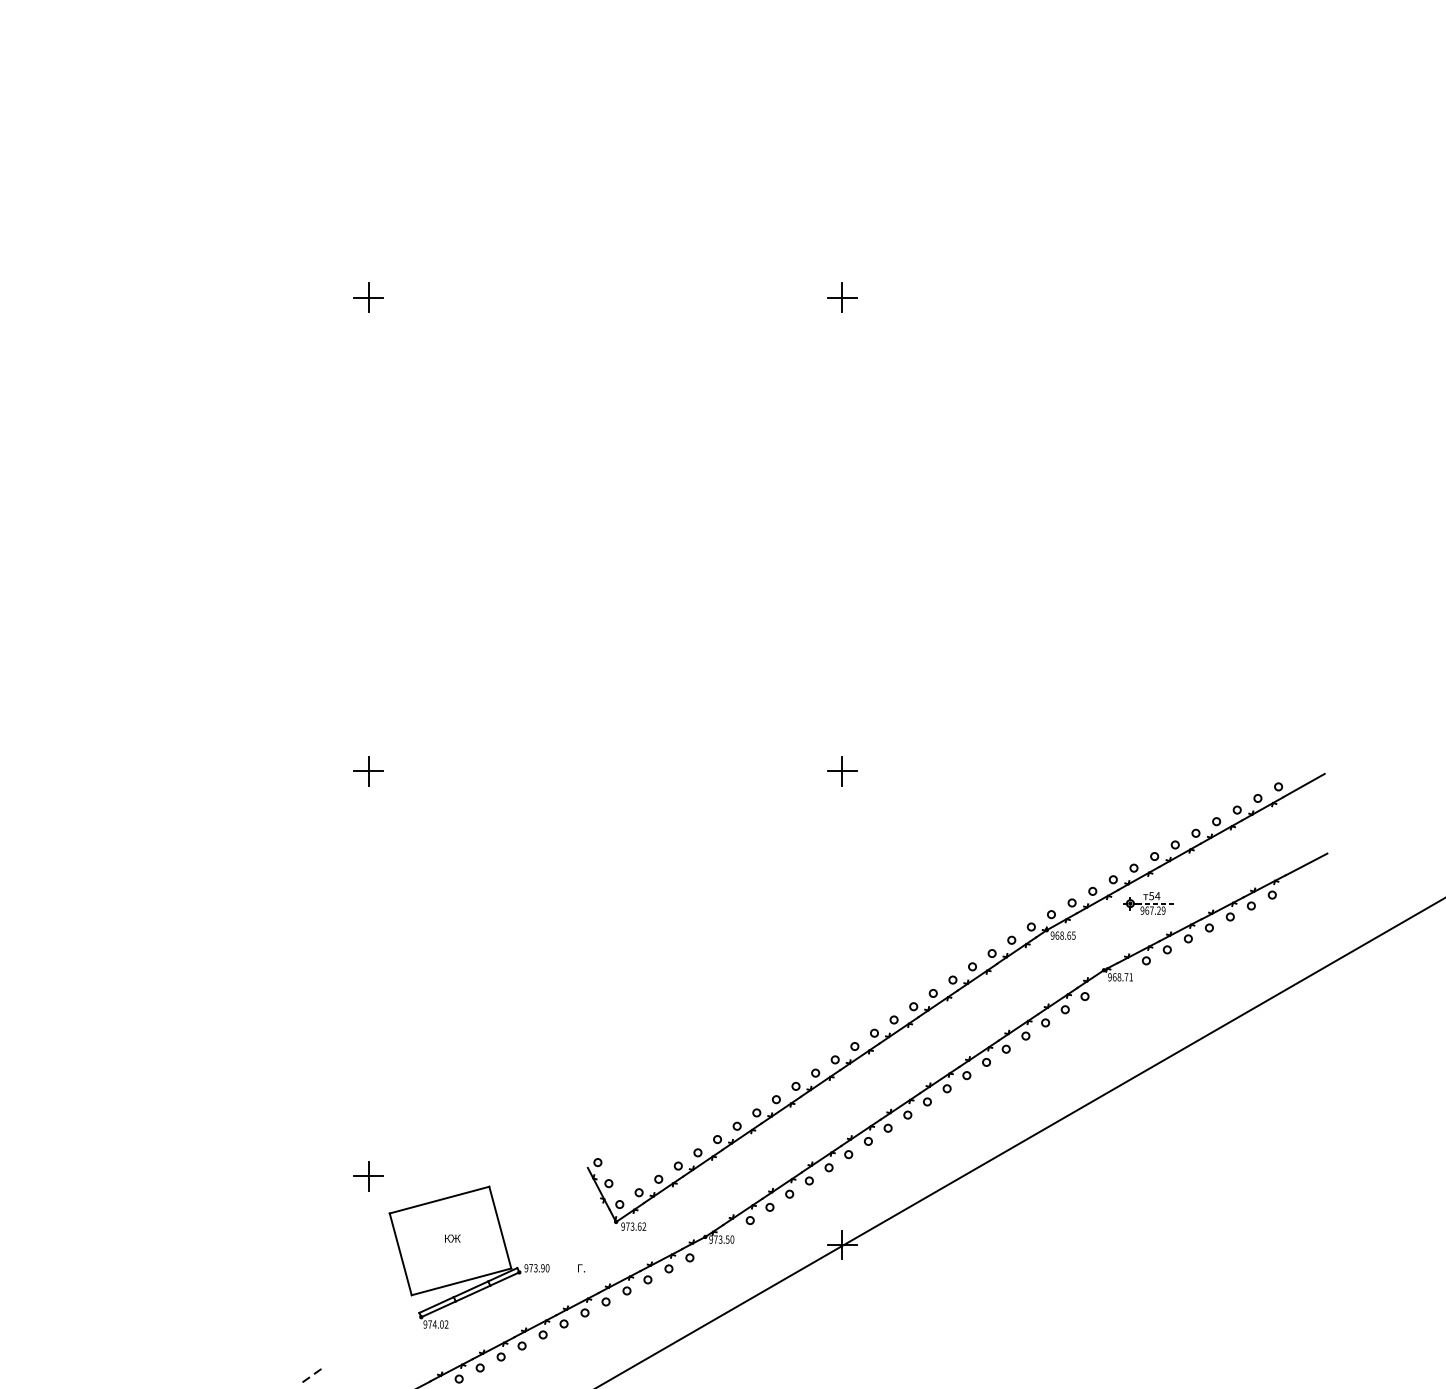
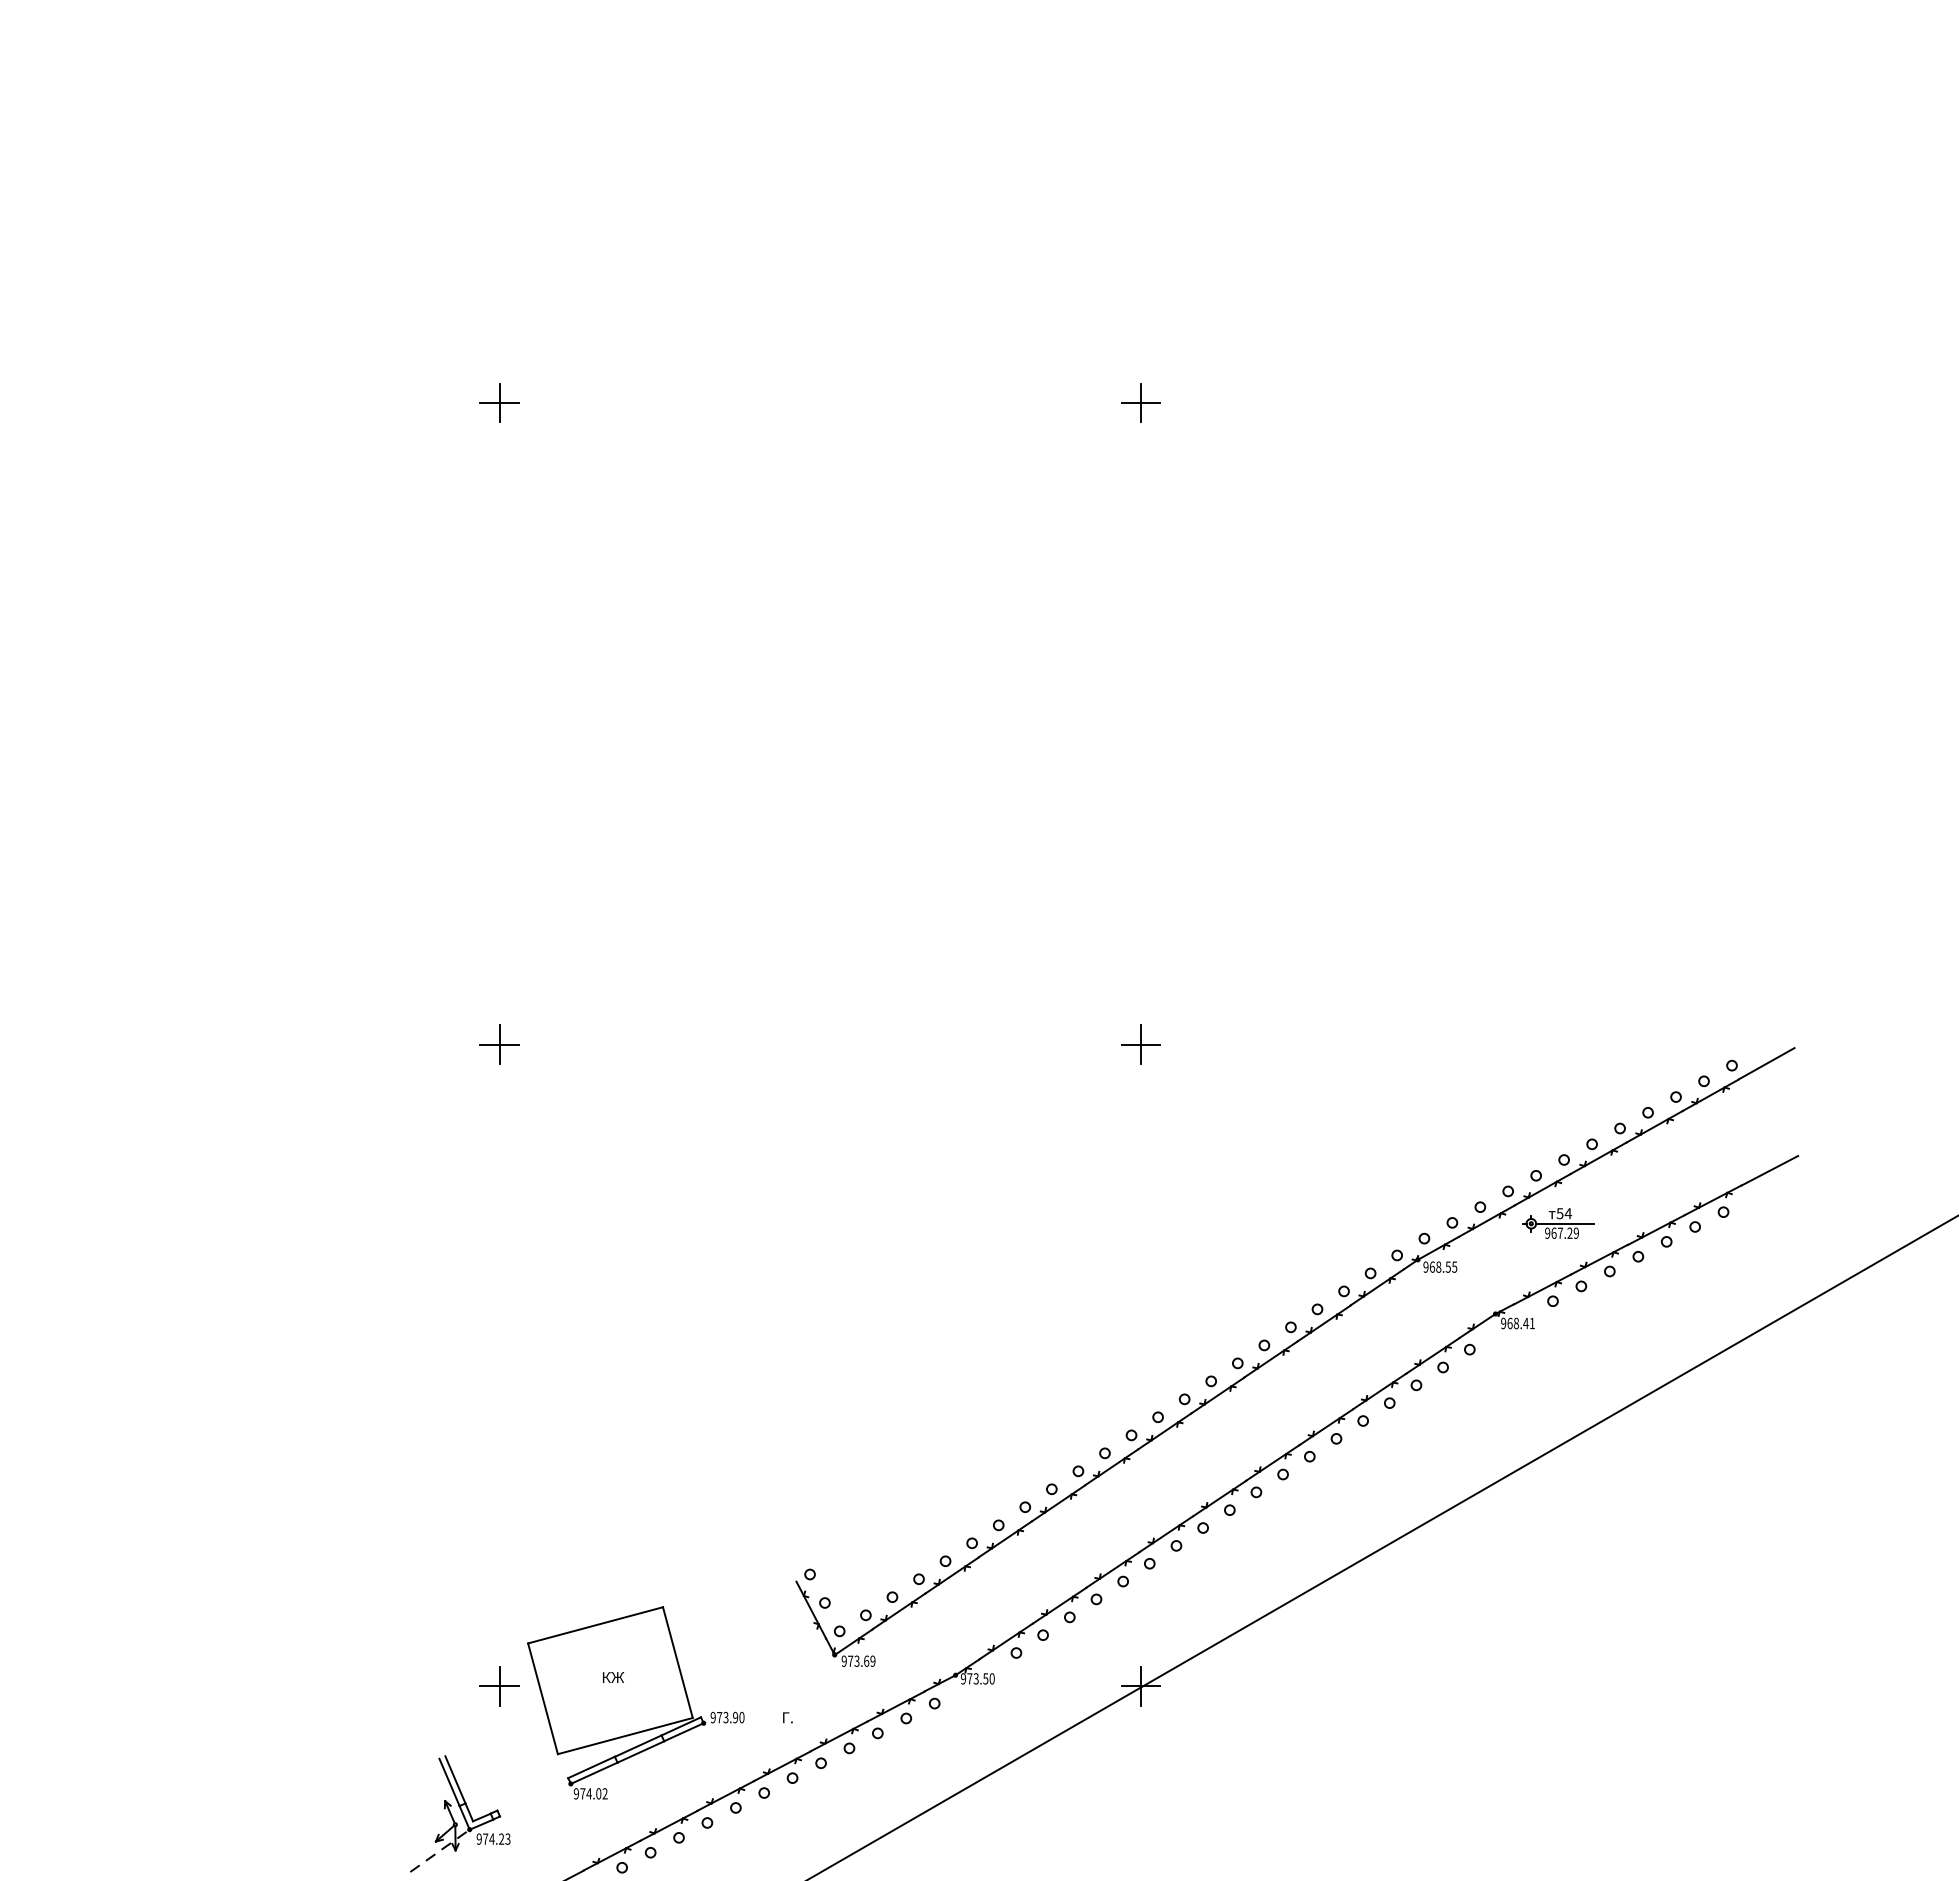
line: (1157, 903) -> (1567, 1223), dashed -> solid
text: (1068, 935) -> (1447, 1266), 968.65 -> 968.55
text: (1126, 977) -> (1525, 1323), 968.71 -> 968.41
part: (368, 1176) -> (499, 1686), moved
text: (644, 1226) -> (872, 1661), 973.62 -> 973.69
part: (348, 1331) -> (472, 1803), added

